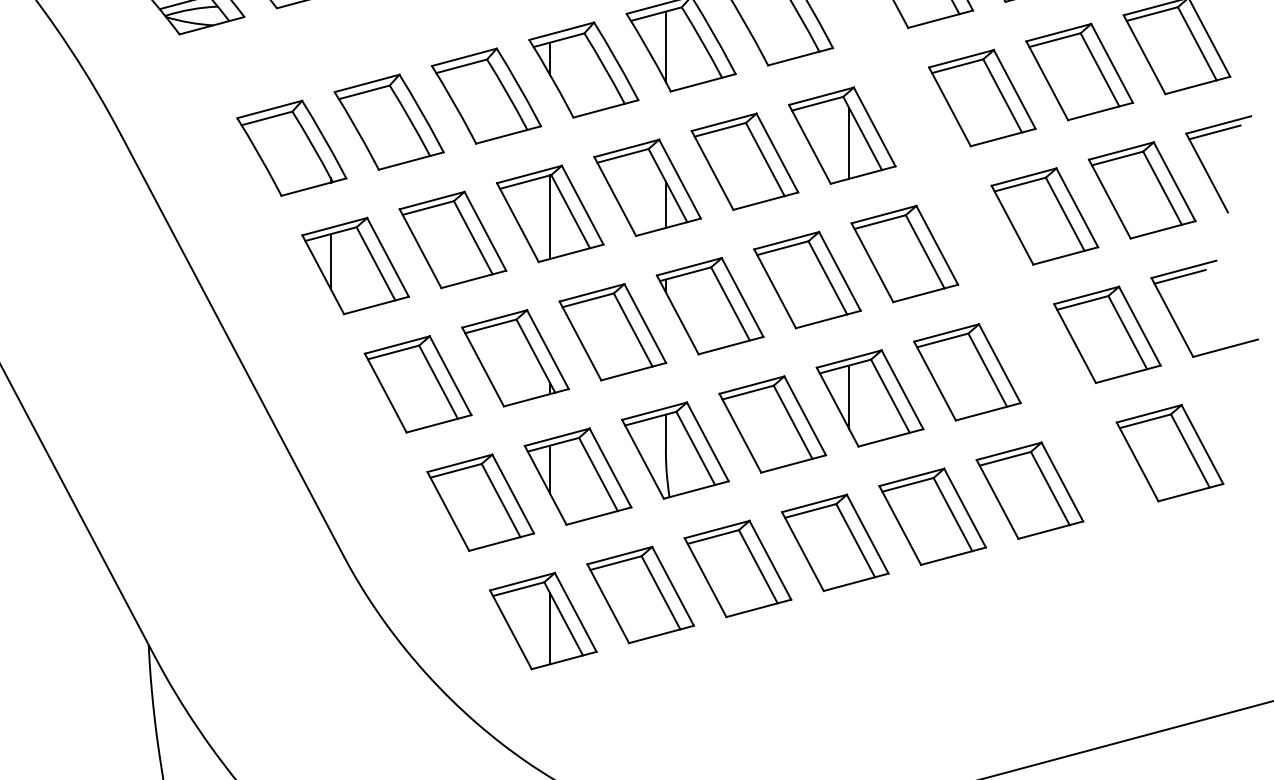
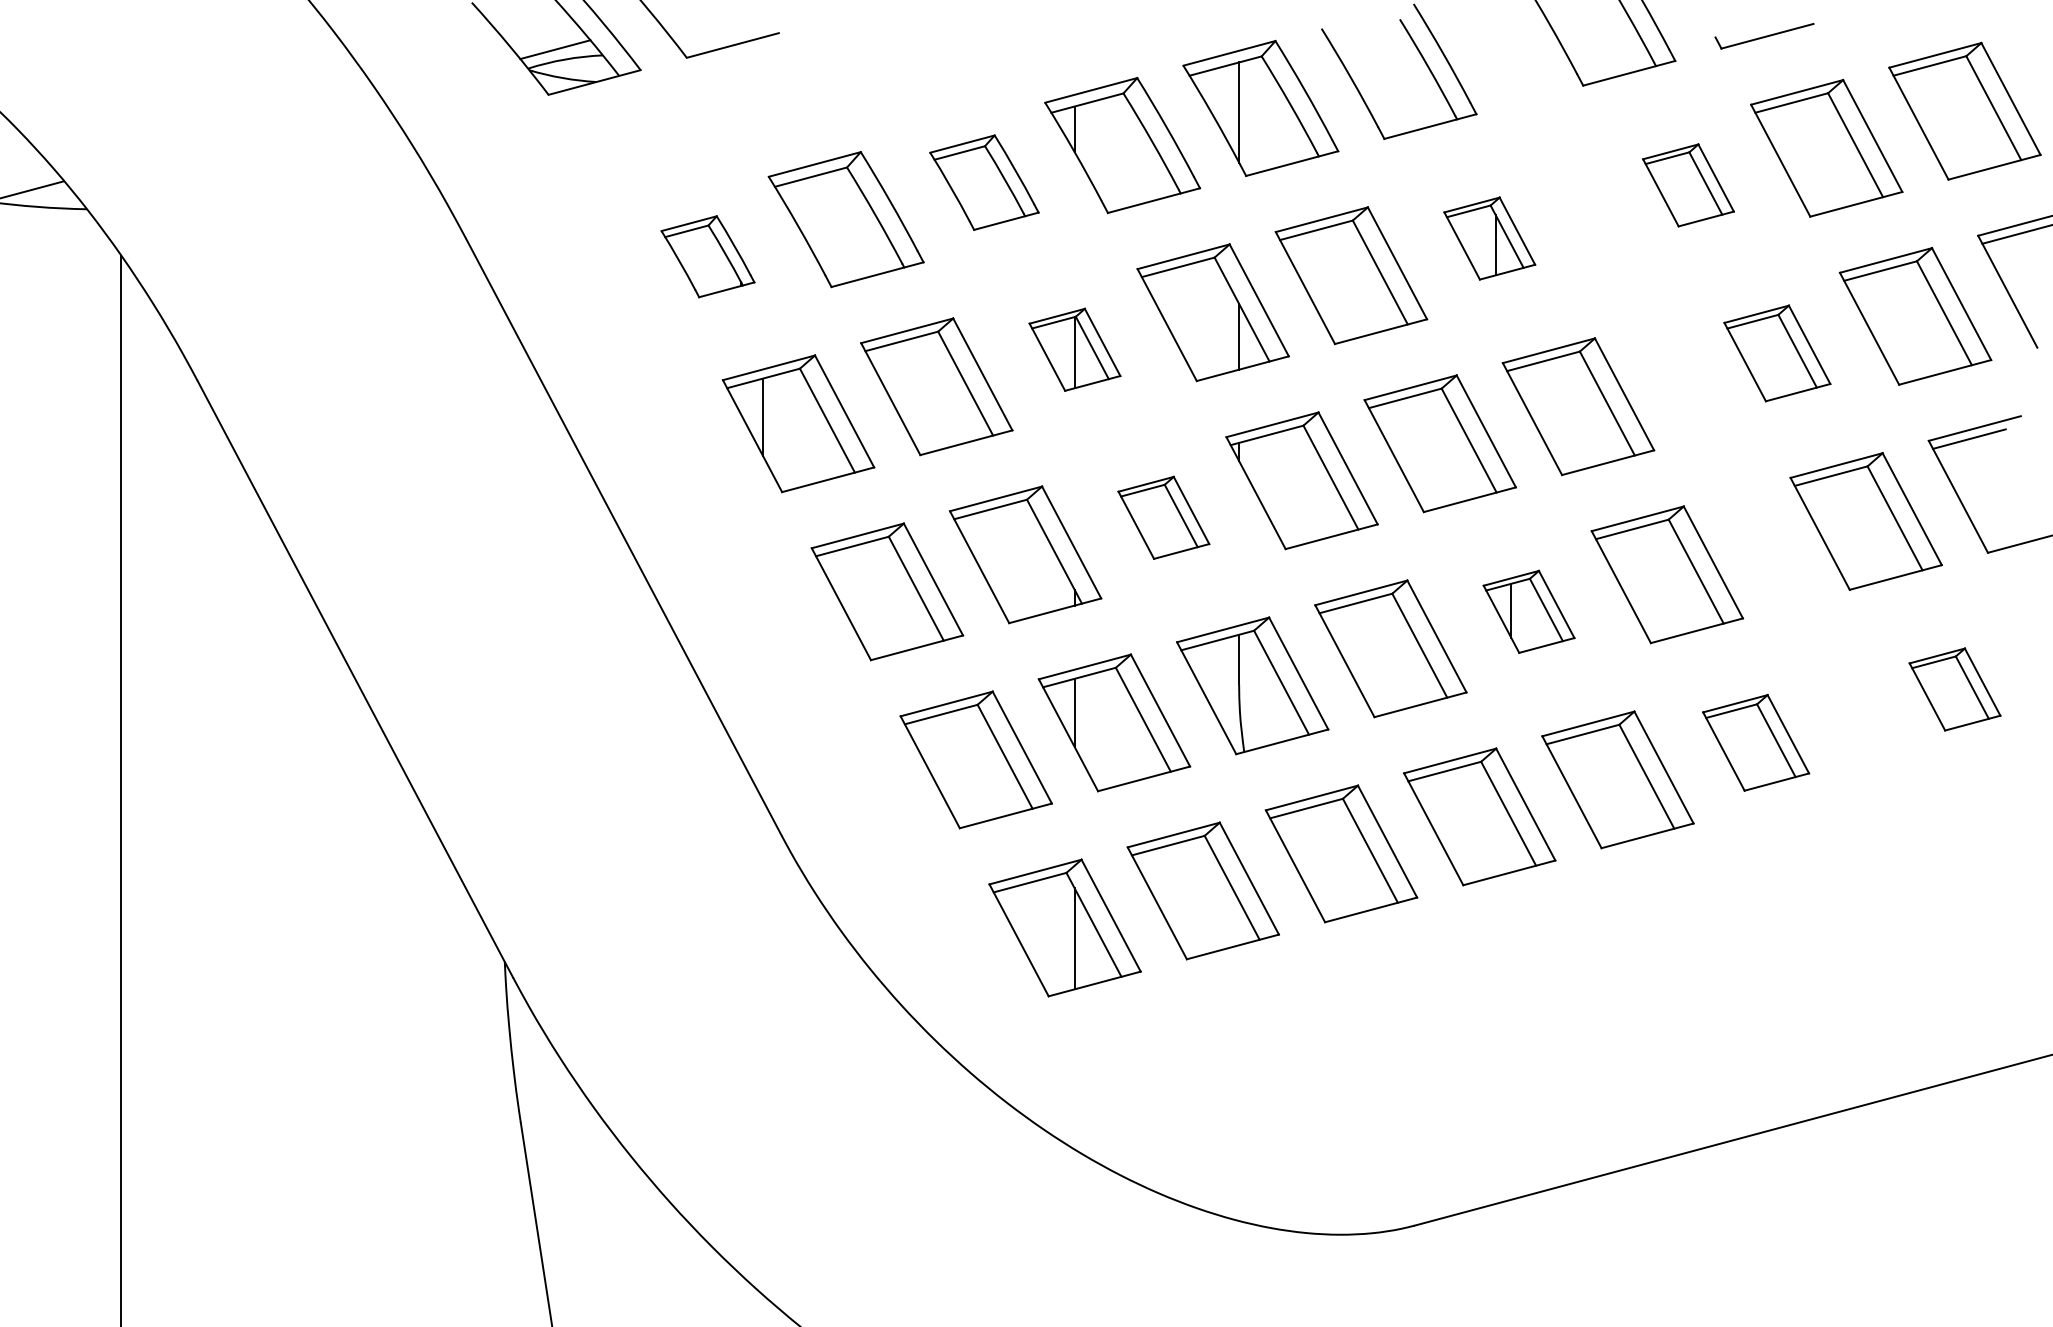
part: (486, 96) -> (984, 182), size x0.7
part: (982, 98) -> (1688, 185), size x0.6
part: (842, 135) -> (1489, 238), size x0.6
part: (291, 148) -> (707, 256), size x0.6
part: (549, 213) -> (1074, 349), size x0.6
part: (1044, 216) -> (1777, 353), size x0.7
part: (612, 332) -> (1163, 517), size x0.6
part: (869, 398) -> (1528, 611), size x0.6
part: (1169, 453) -> (1954, 689), size x0.6
part: (1029, 490) -> (1755, 742), size x0.7

